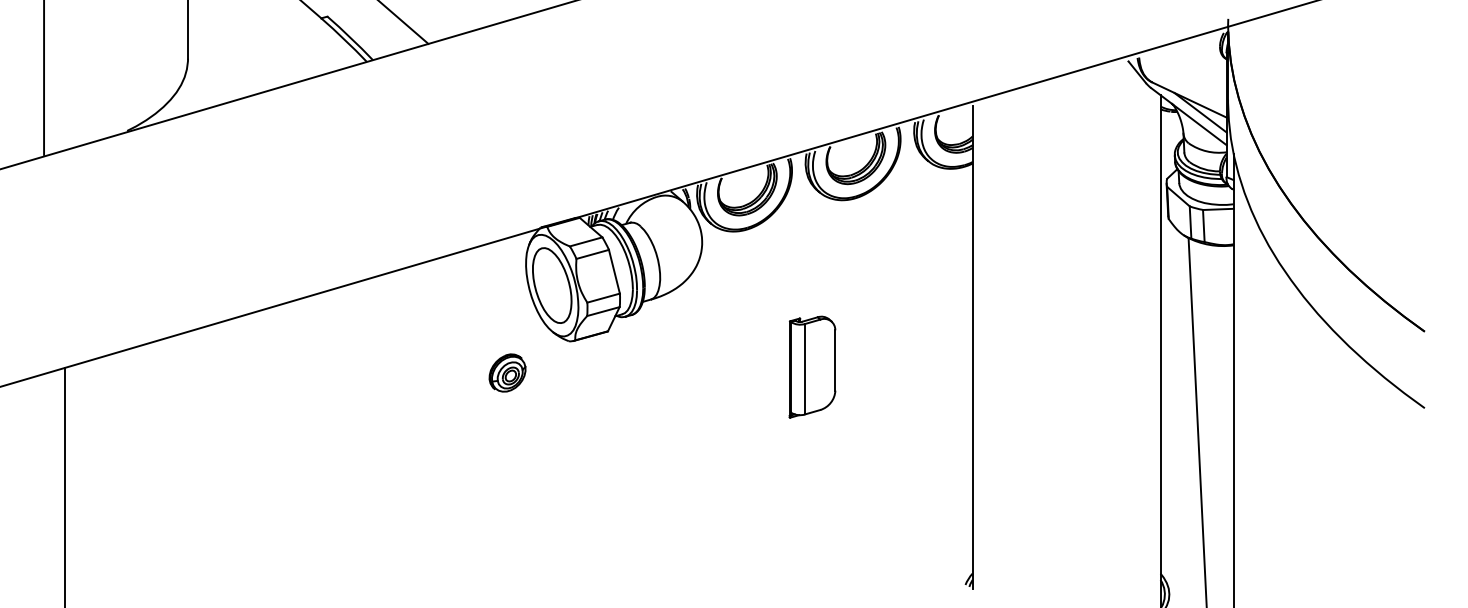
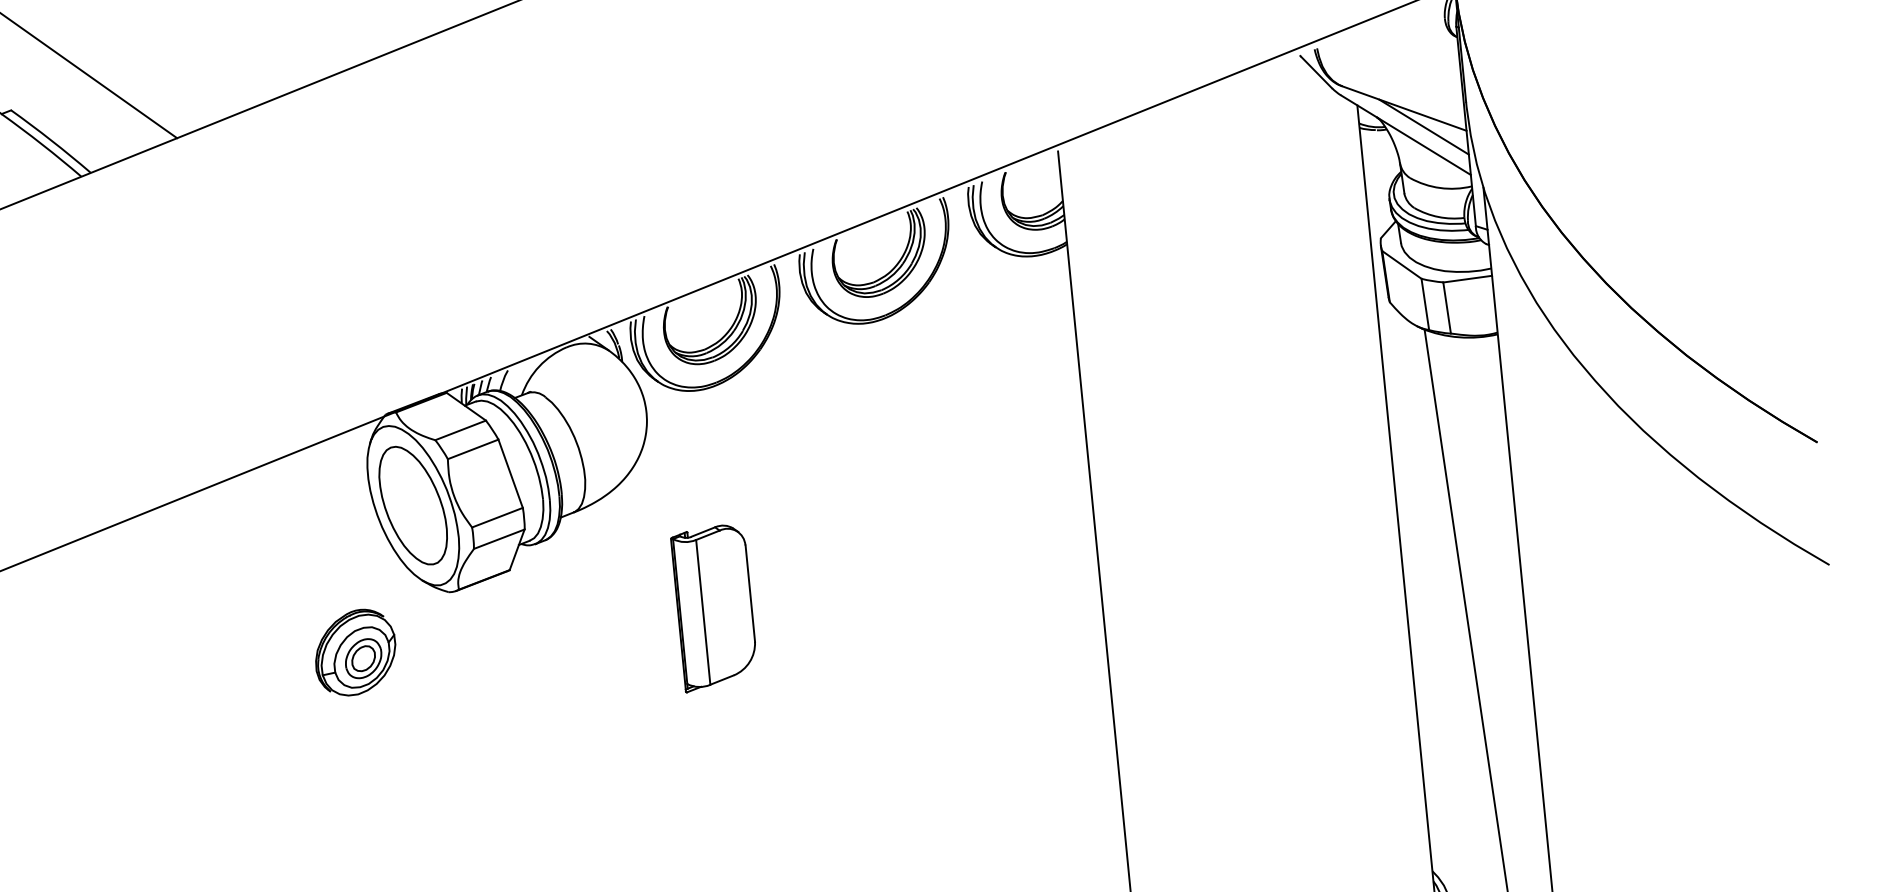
part: (812, 366) -> (714, 606), moved
part: (507, 372) -> (355, 651), size x1.4

